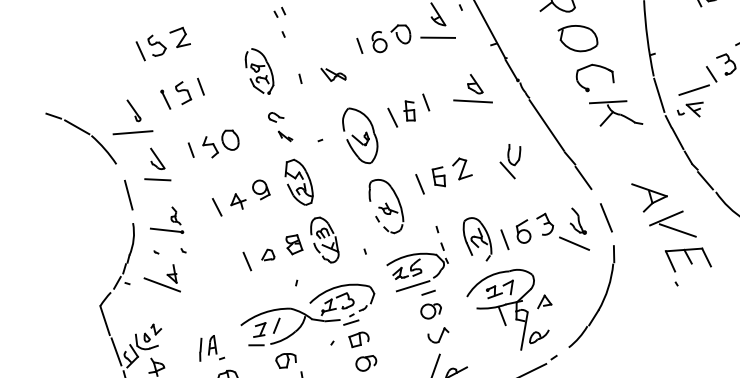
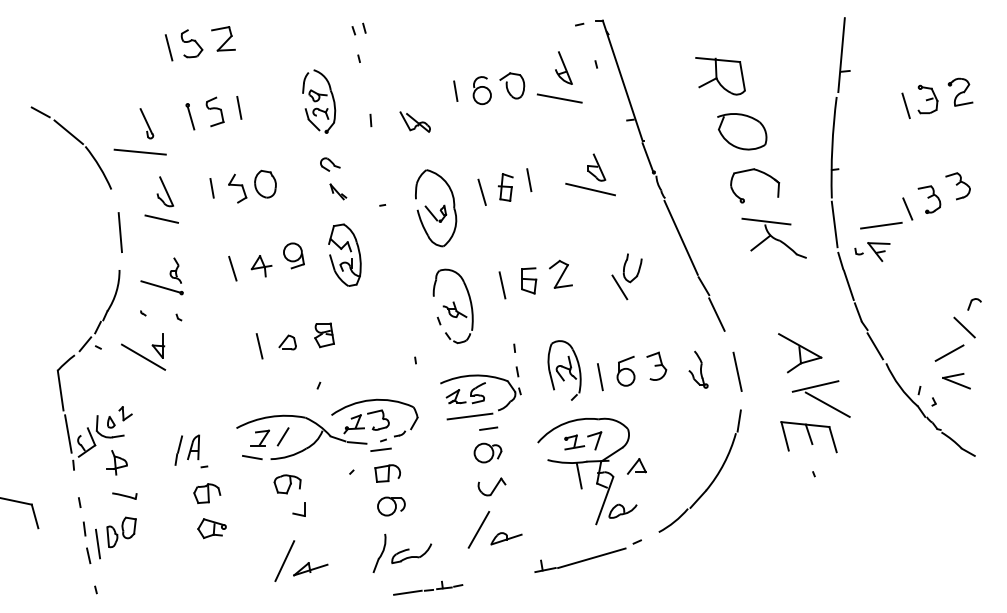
part: (324, 240) -> (364, 336), removed
line: (573, 243) -> (689, 397), removed
part: (688, 259) -> (808, 437), moved

